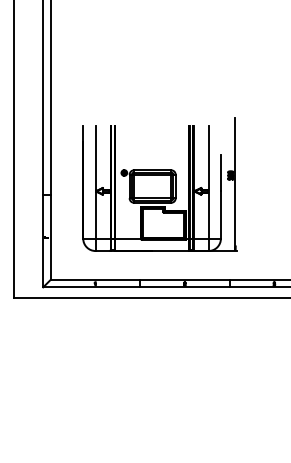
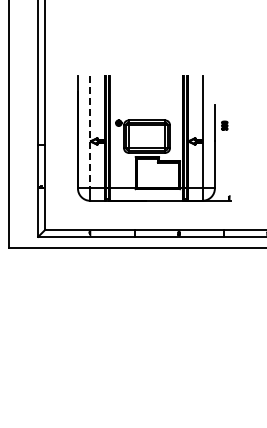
line: (235, 181) -> (229, 131), removed
line: (95, 182) -> (90, 132), solid -> dashed

